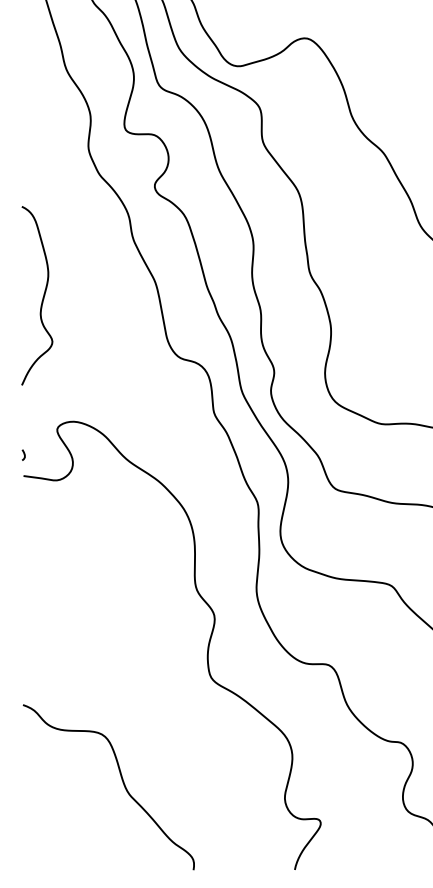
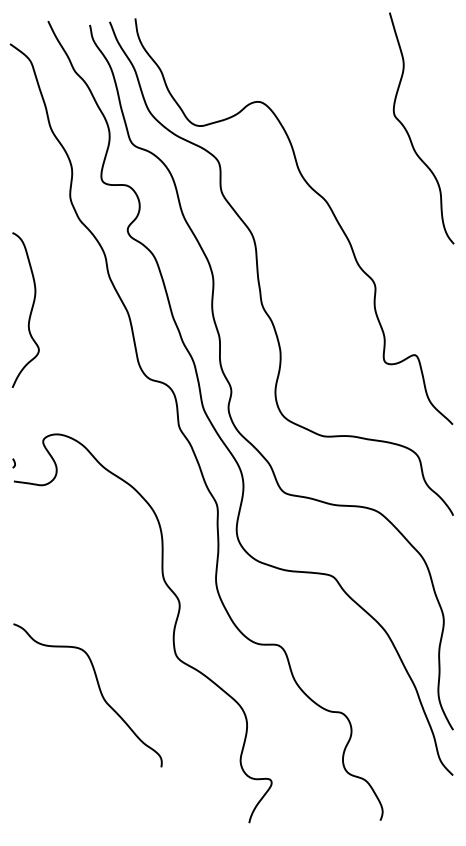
curve: (42, 296) -> (30, 310), moved
curve: (122, 782) -> (99, 691), moved

